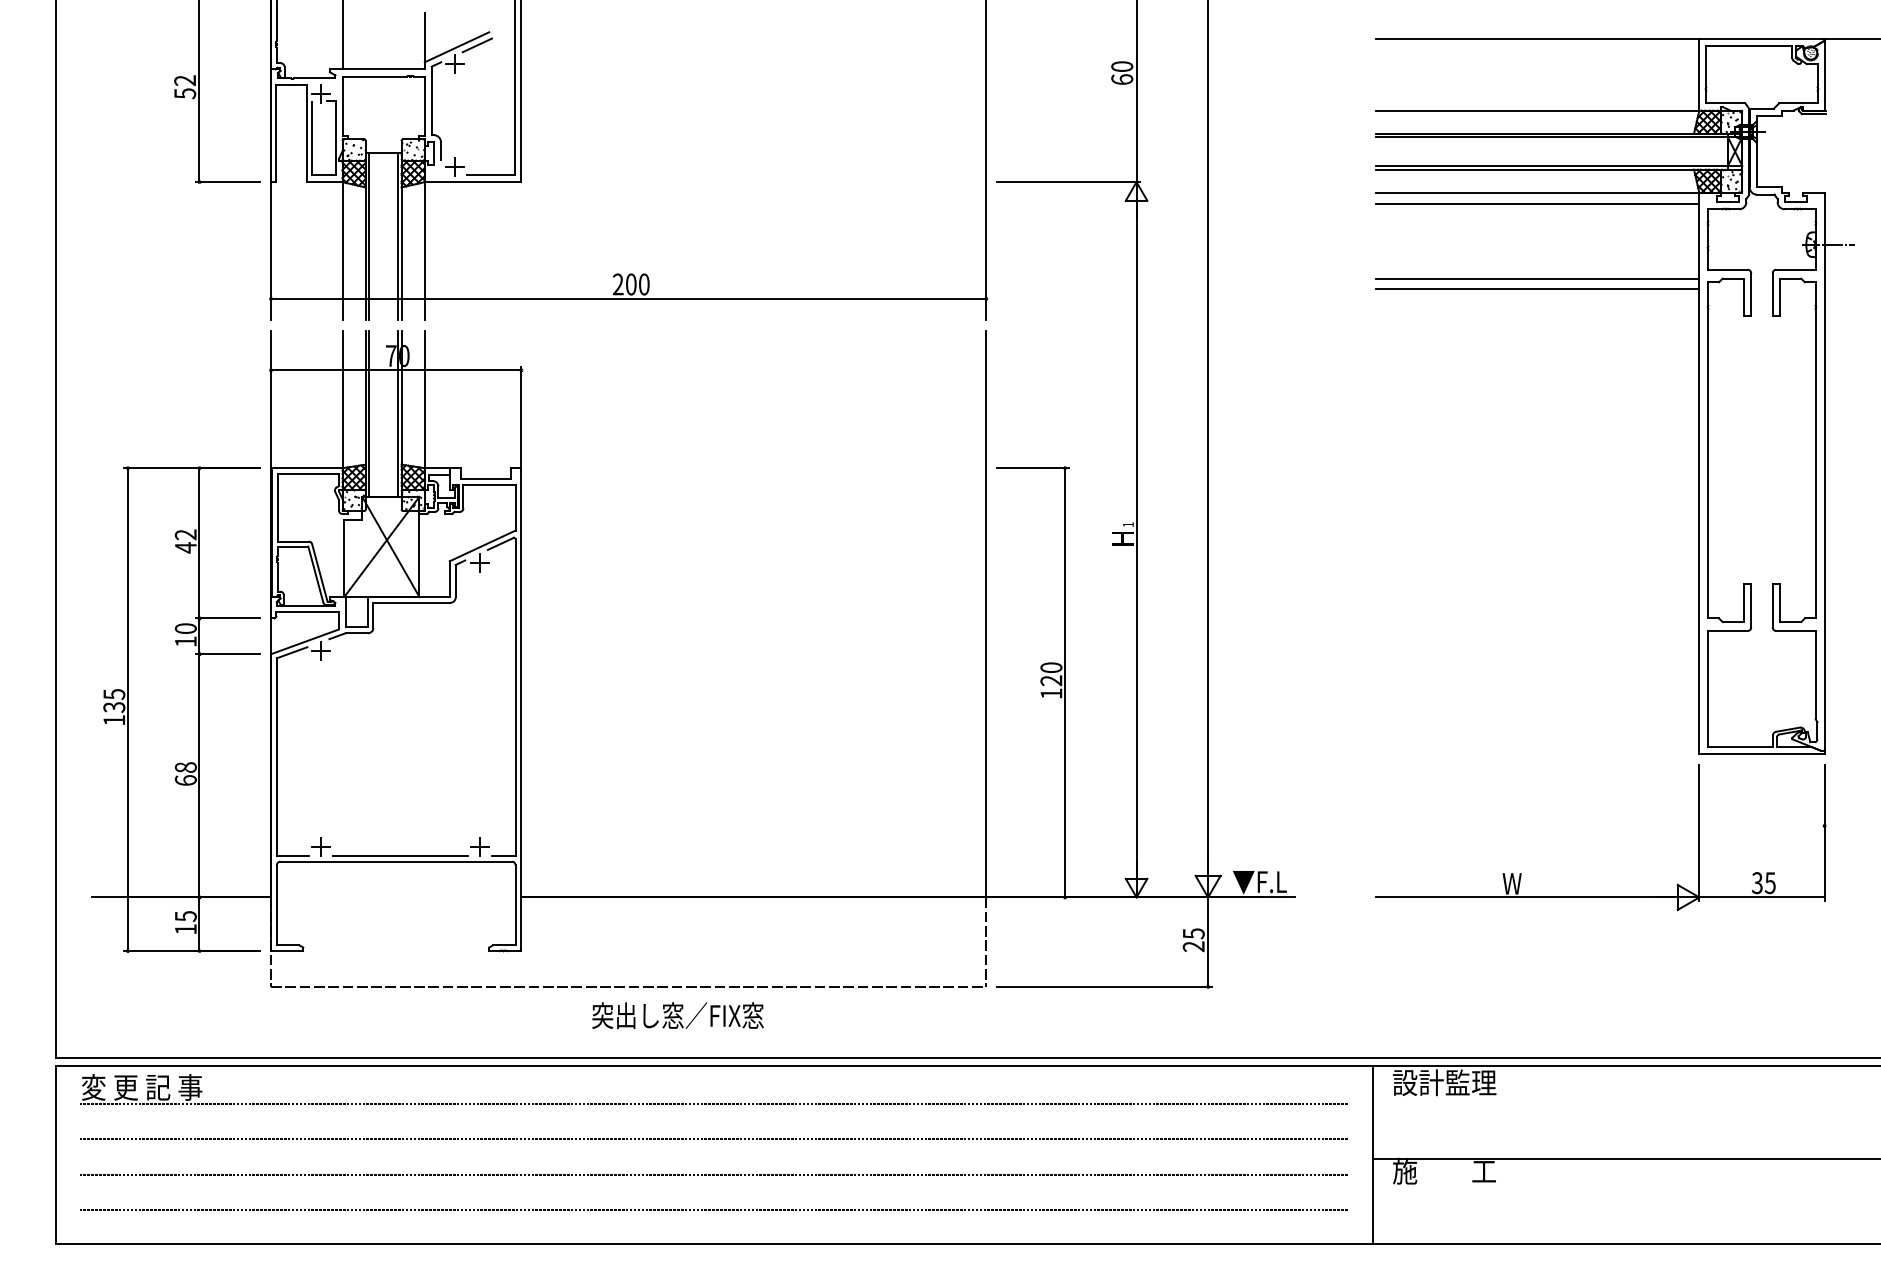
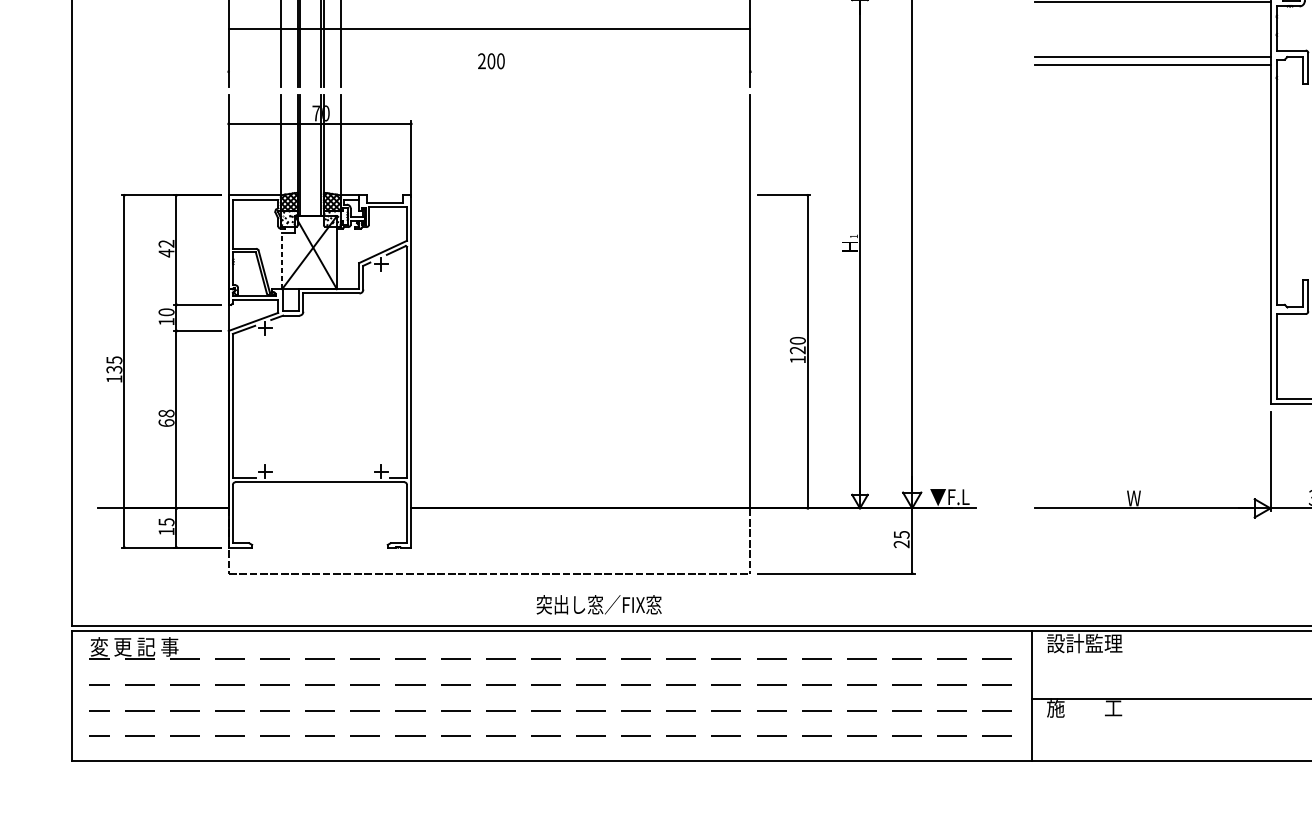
line: (628, 298) -> (489, 29), moved
line: (344, 558) -> (282, 261), solid -> dashed
line: (400, 855) -> (323, 477), removed
text: (677, 1015) -> (598, 604), moved

